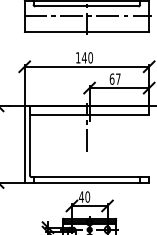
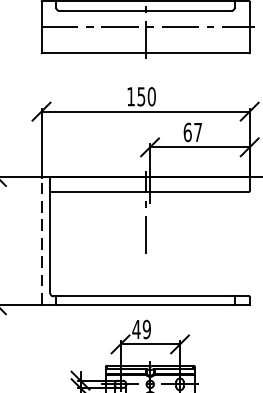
text: (83, 57) -> (139, 96), 140 -> 150
line: (24, 144) -> (41, 241), solid -> dashed
text: (87, 196) -> (146, 328), 40 -> 49

